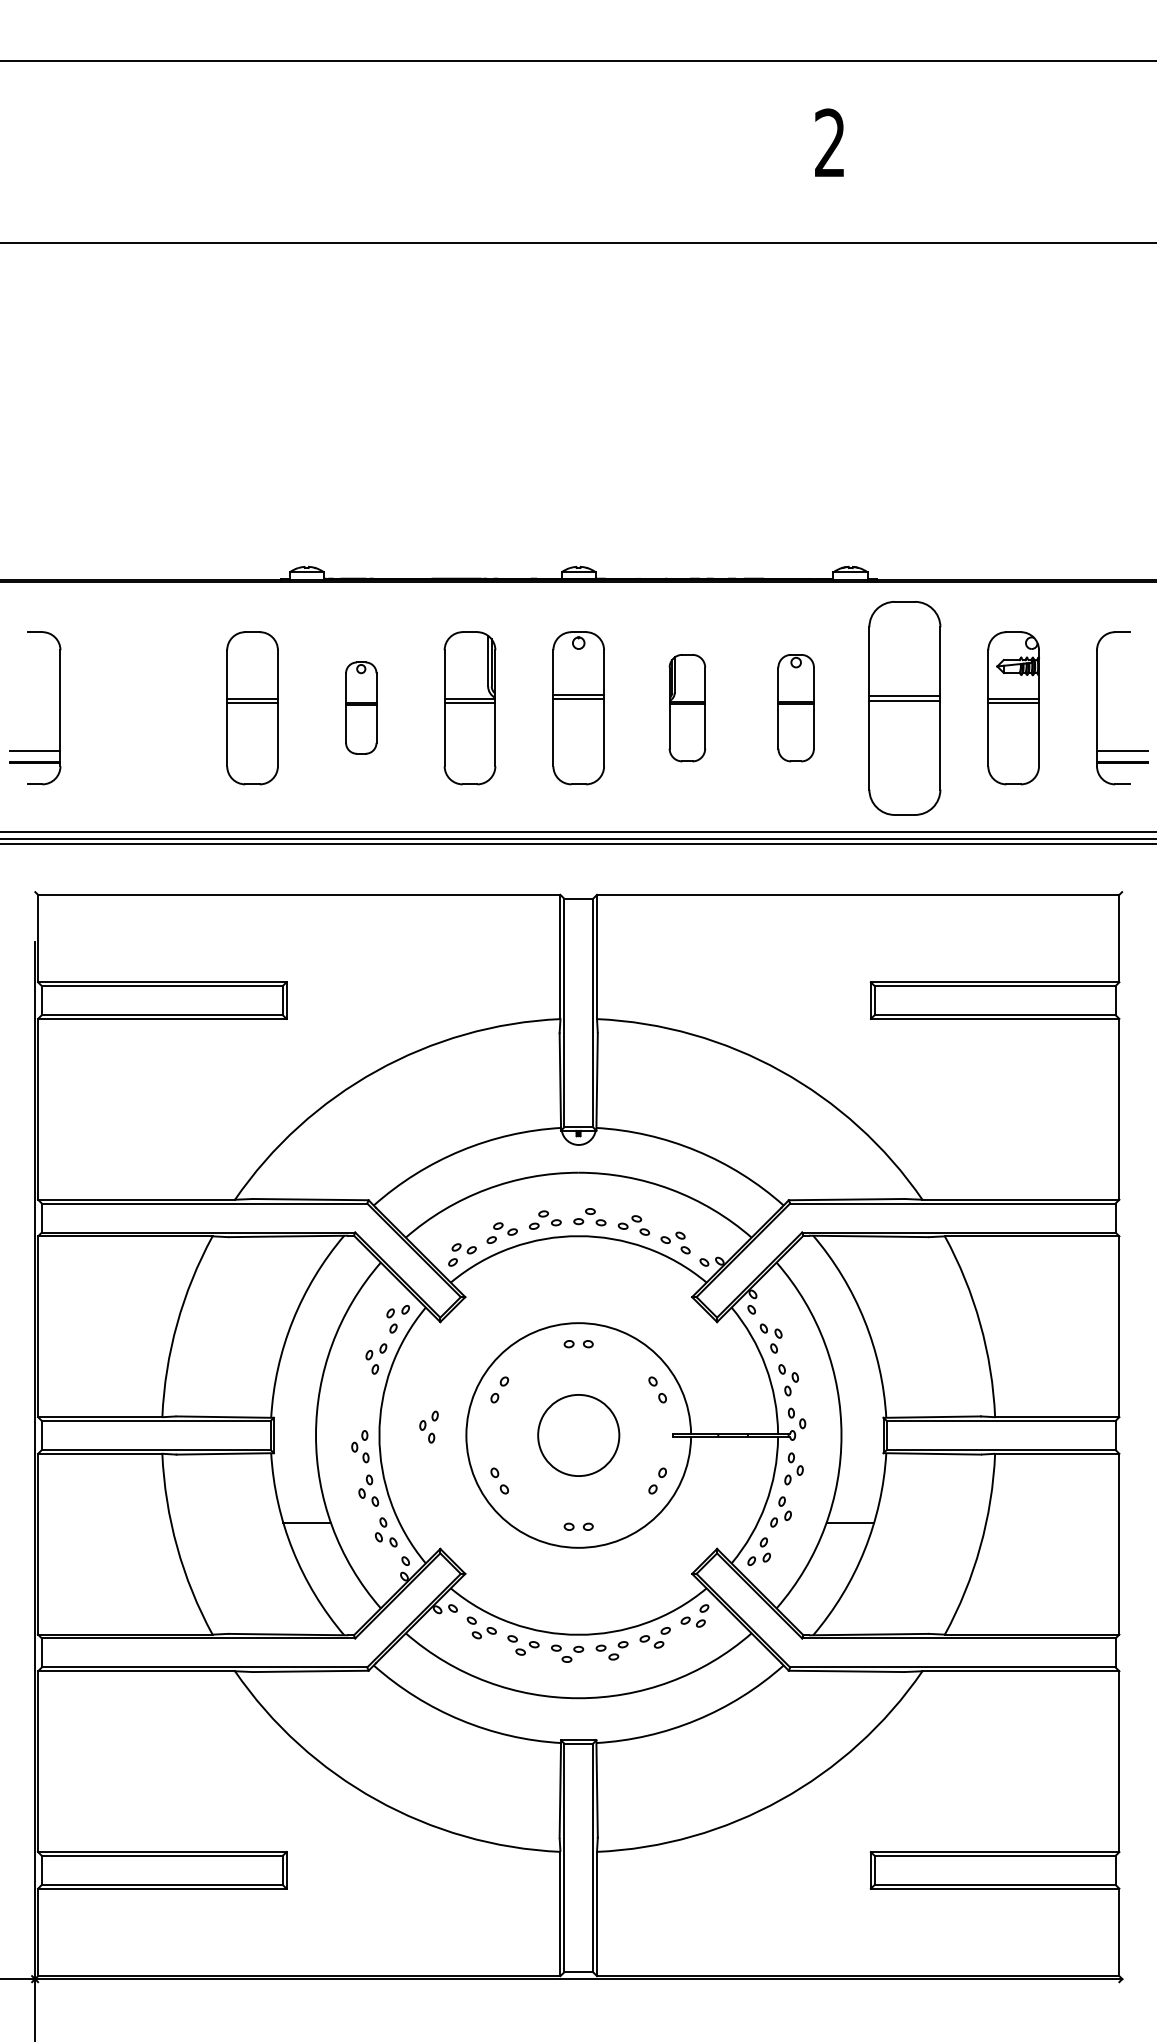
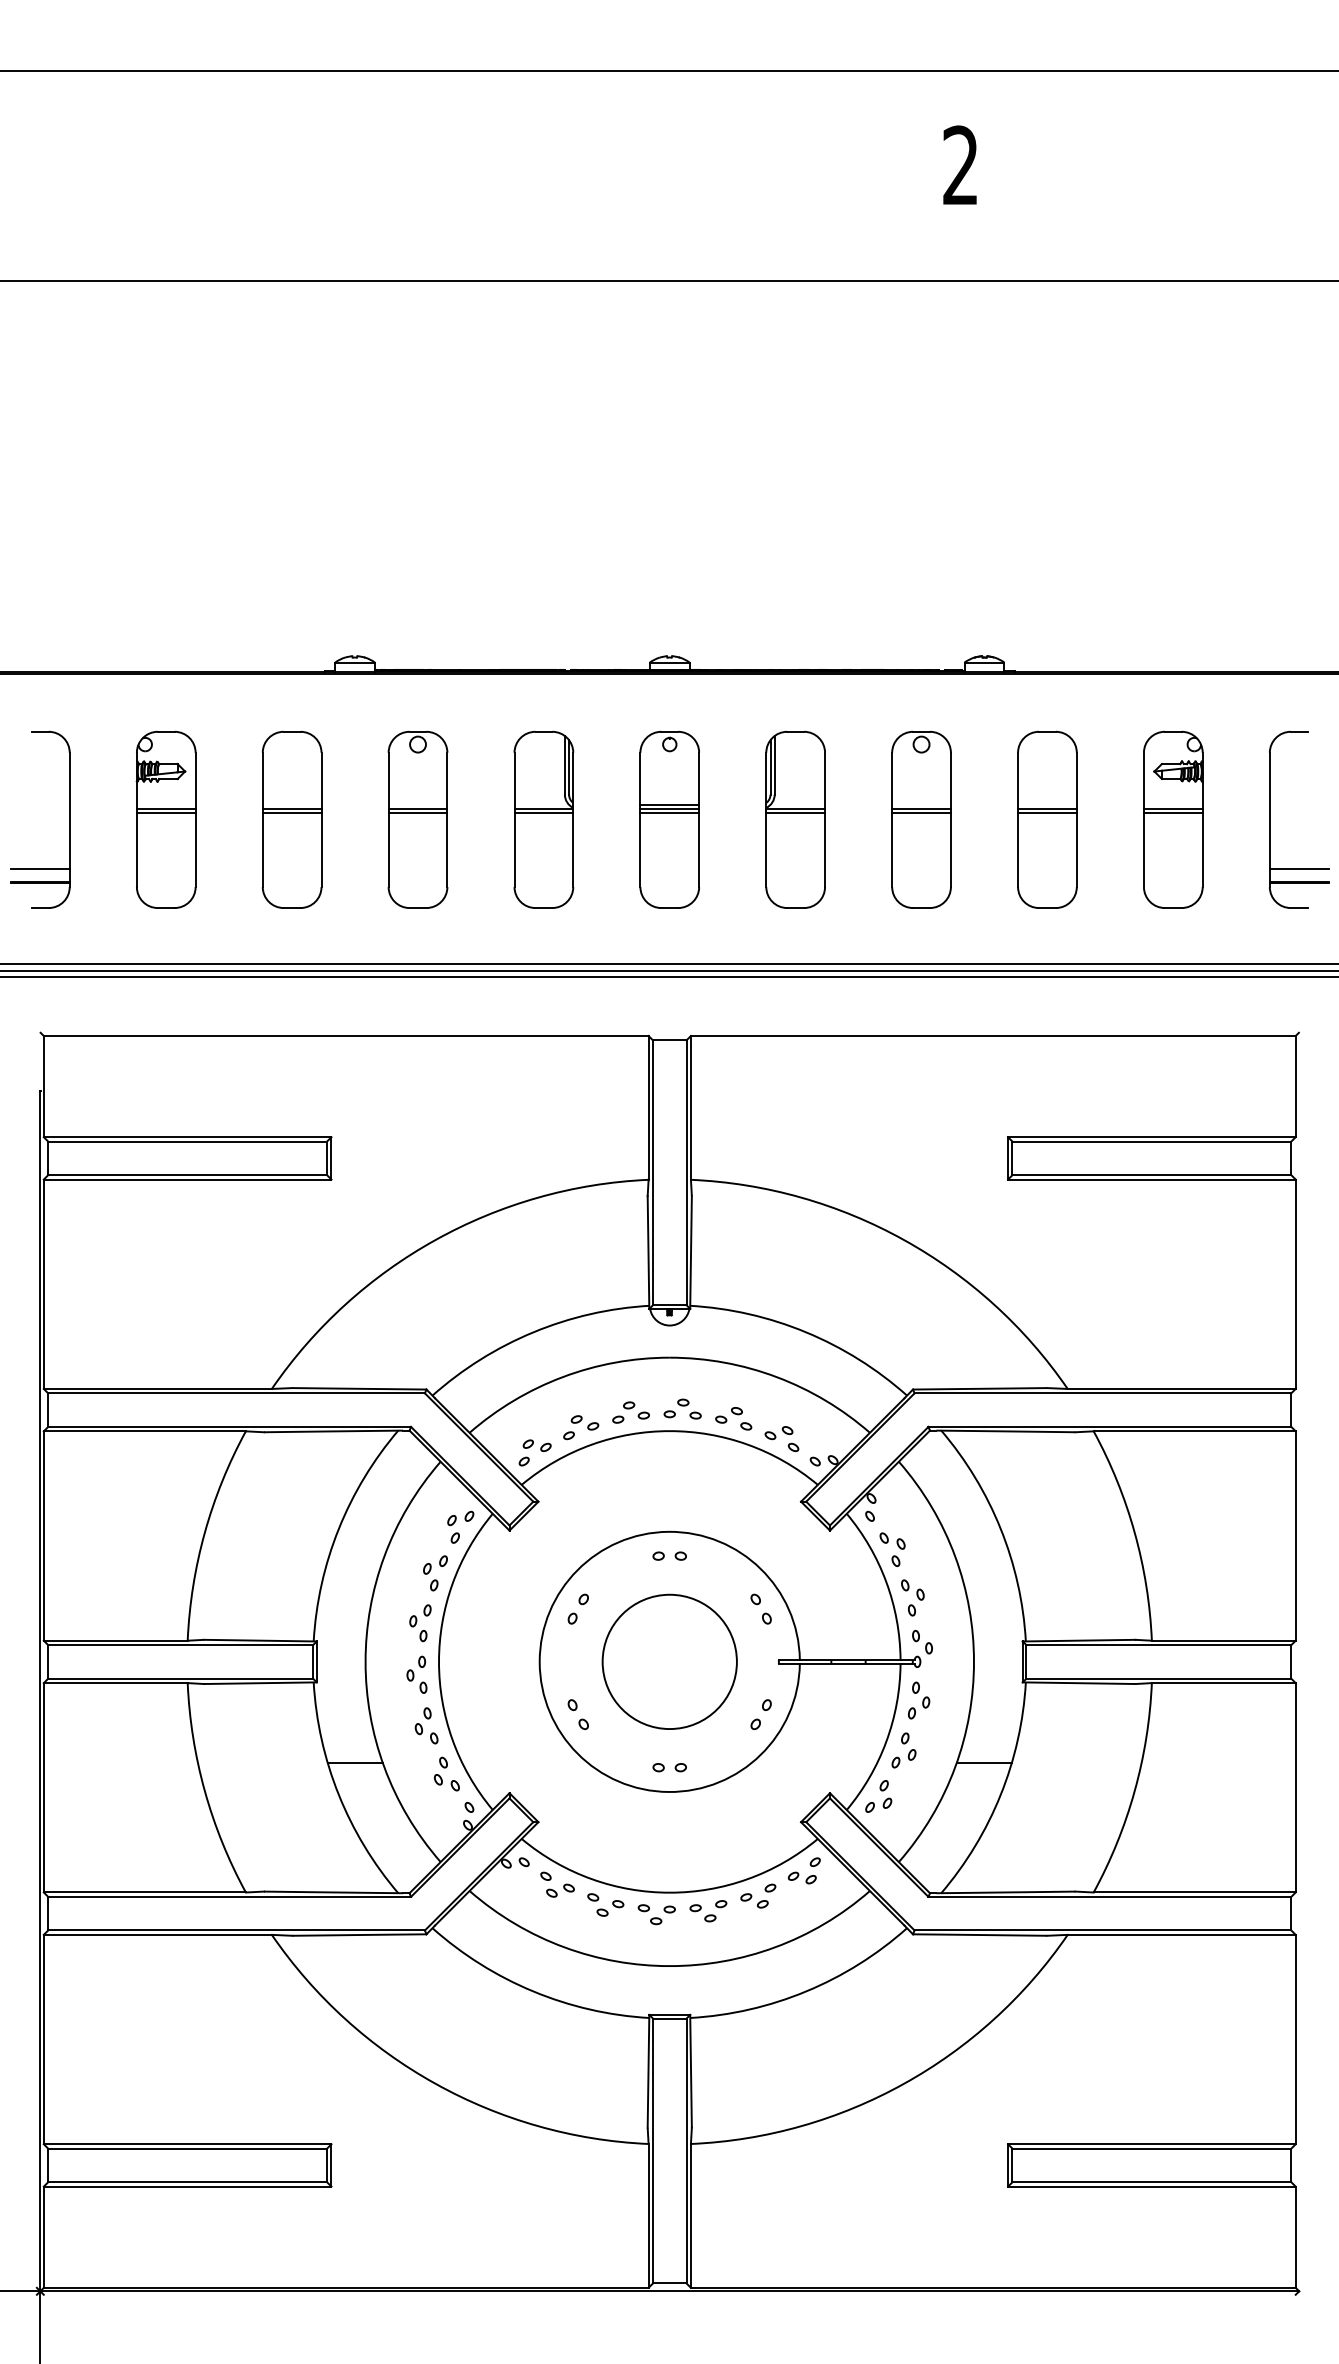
line: (578, 702) -> (669, 813), added
part: (143, 707) -> (165, 819), added
part: (360, 707) -> (417, 819), size x1.67
part: (687, 707) -> (795, 819), size x1.43
part: (796, 707) -> (921, 819), size x1.43
part: (904, 707) -> (1047, 819), size x0.71
part: (429, 1427) -> (420, 1623), moved
circle: (578, 1435) -> (669, 1661), size x1.43

